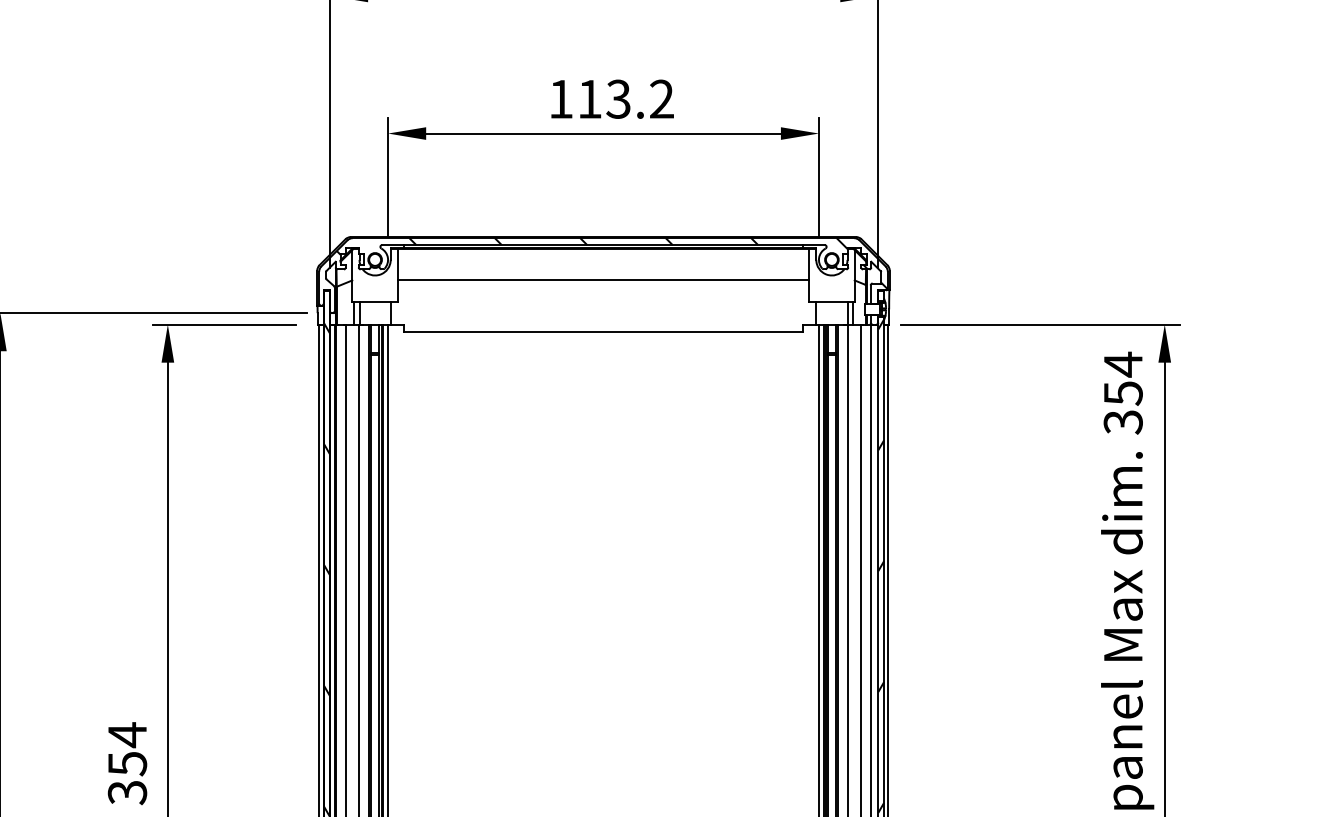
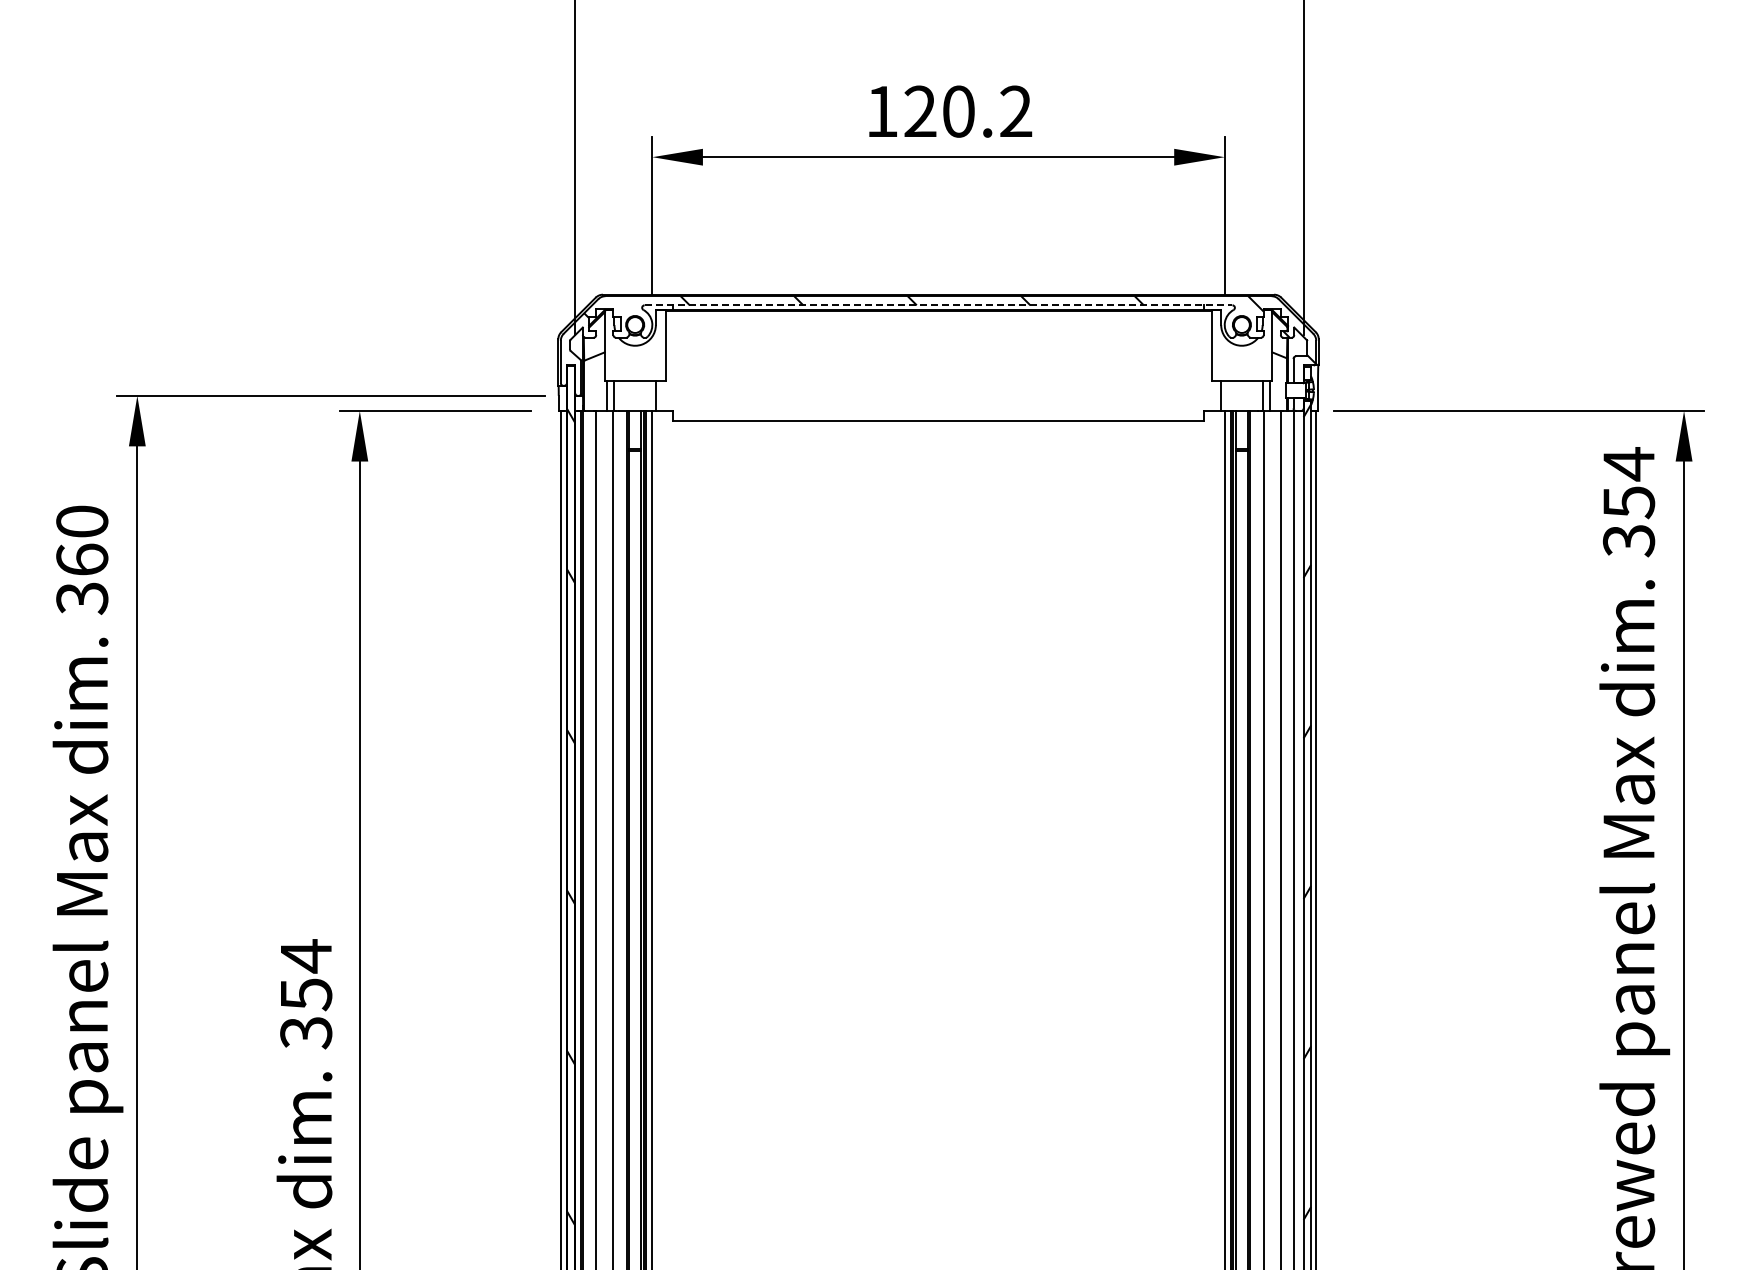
text: (604, 99) -> (939, 111), 113.2 -> 120.2
line: (603, 245) -> (938, 305), solid -> dashed
line: (603, 279) -> (938, 351), removed

